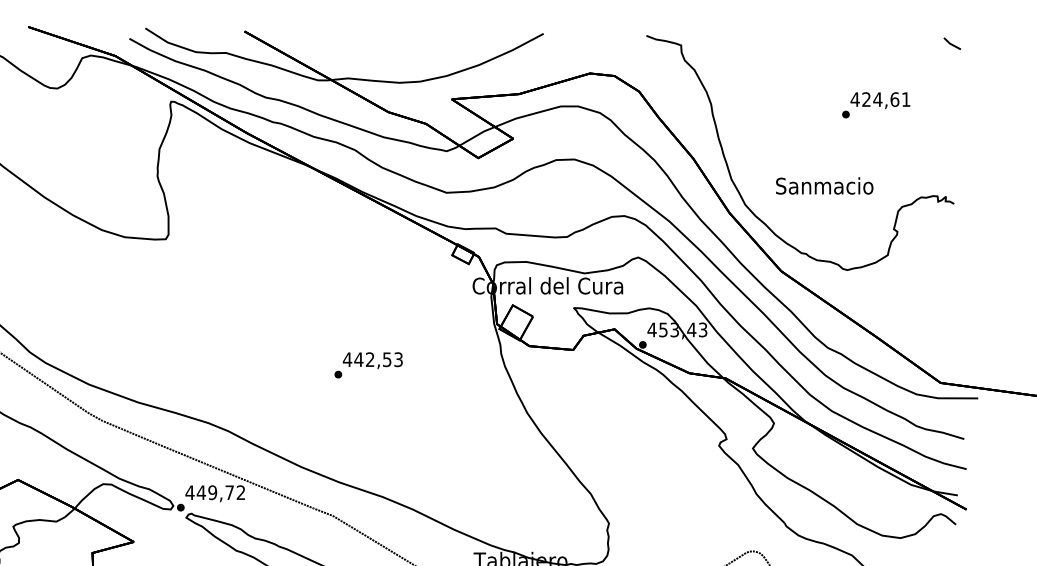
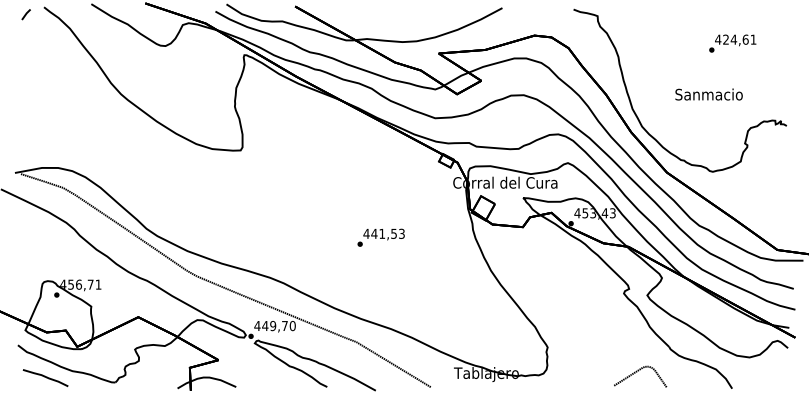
line: (952, 42) -> (785, 14), removed
text: (875, 105) -> (732, 43), moved
text: (823, 185) -> (708, 94), moved
text: (369, 359) -> (381, 233), 442,53 -> 441,53
text: (240, 493) -> (292, 326), 449,72 -> 449,70

